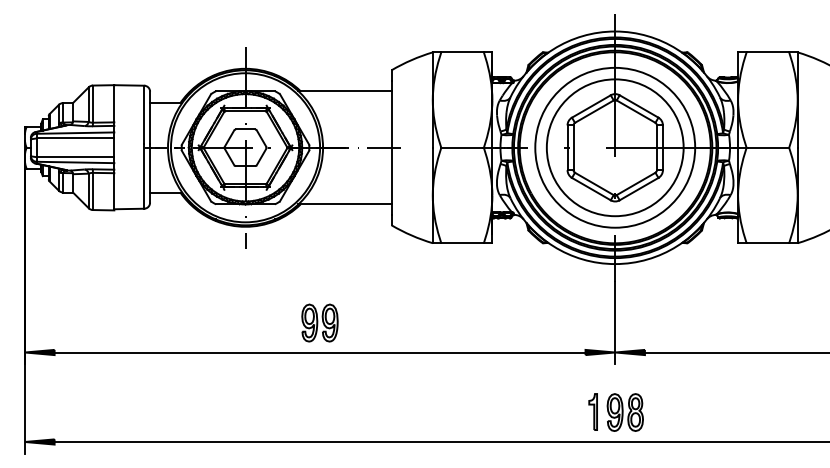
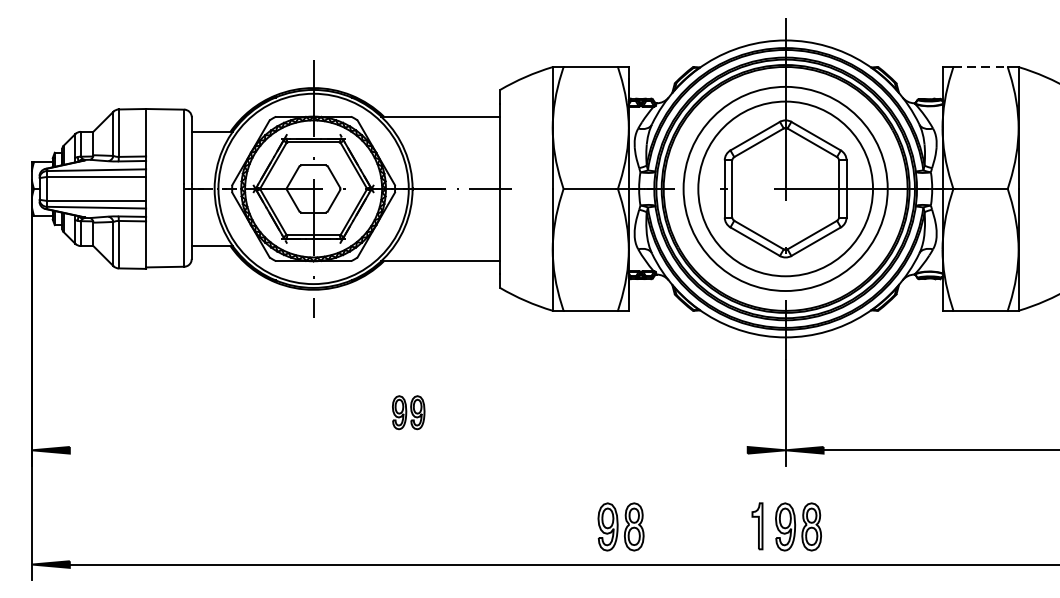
line: (768, 52) -> (981, 67), solid -> dashed
part: (319, 322) -> (408, 411), size x0.7
line: (319, 352) -> (408, 450), removed
part: (485, 412) -> (620, 526), added

